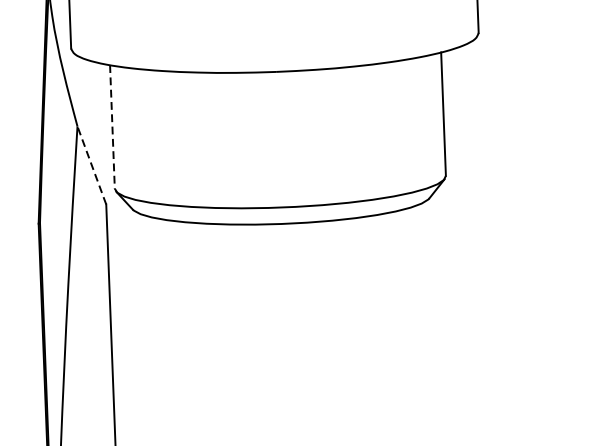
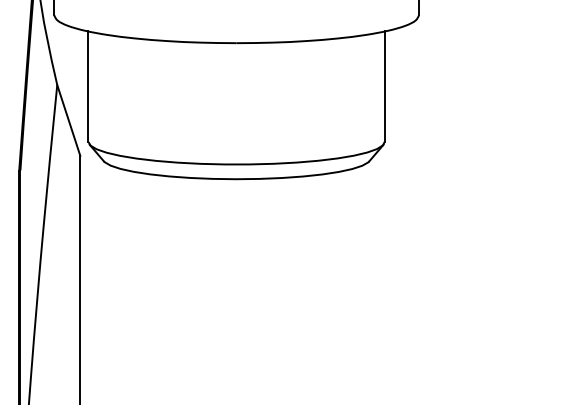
line: (112, 127) -> (88, 87), dashed -> solid
line: (91, 164) -> (68, 119), dashed -> solid

